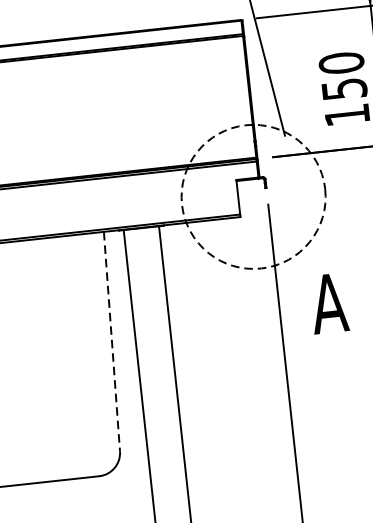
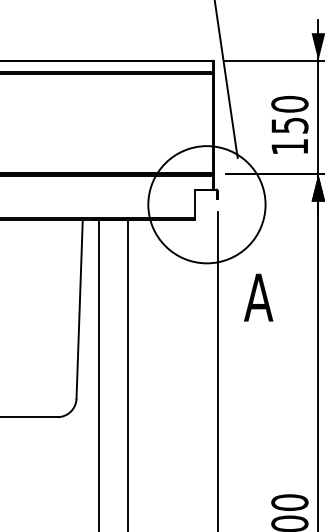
circle: (253, 196) -> (206, 204), dashed -> solid
line: (111, 341) -> (79, 309), dashed -> solid

